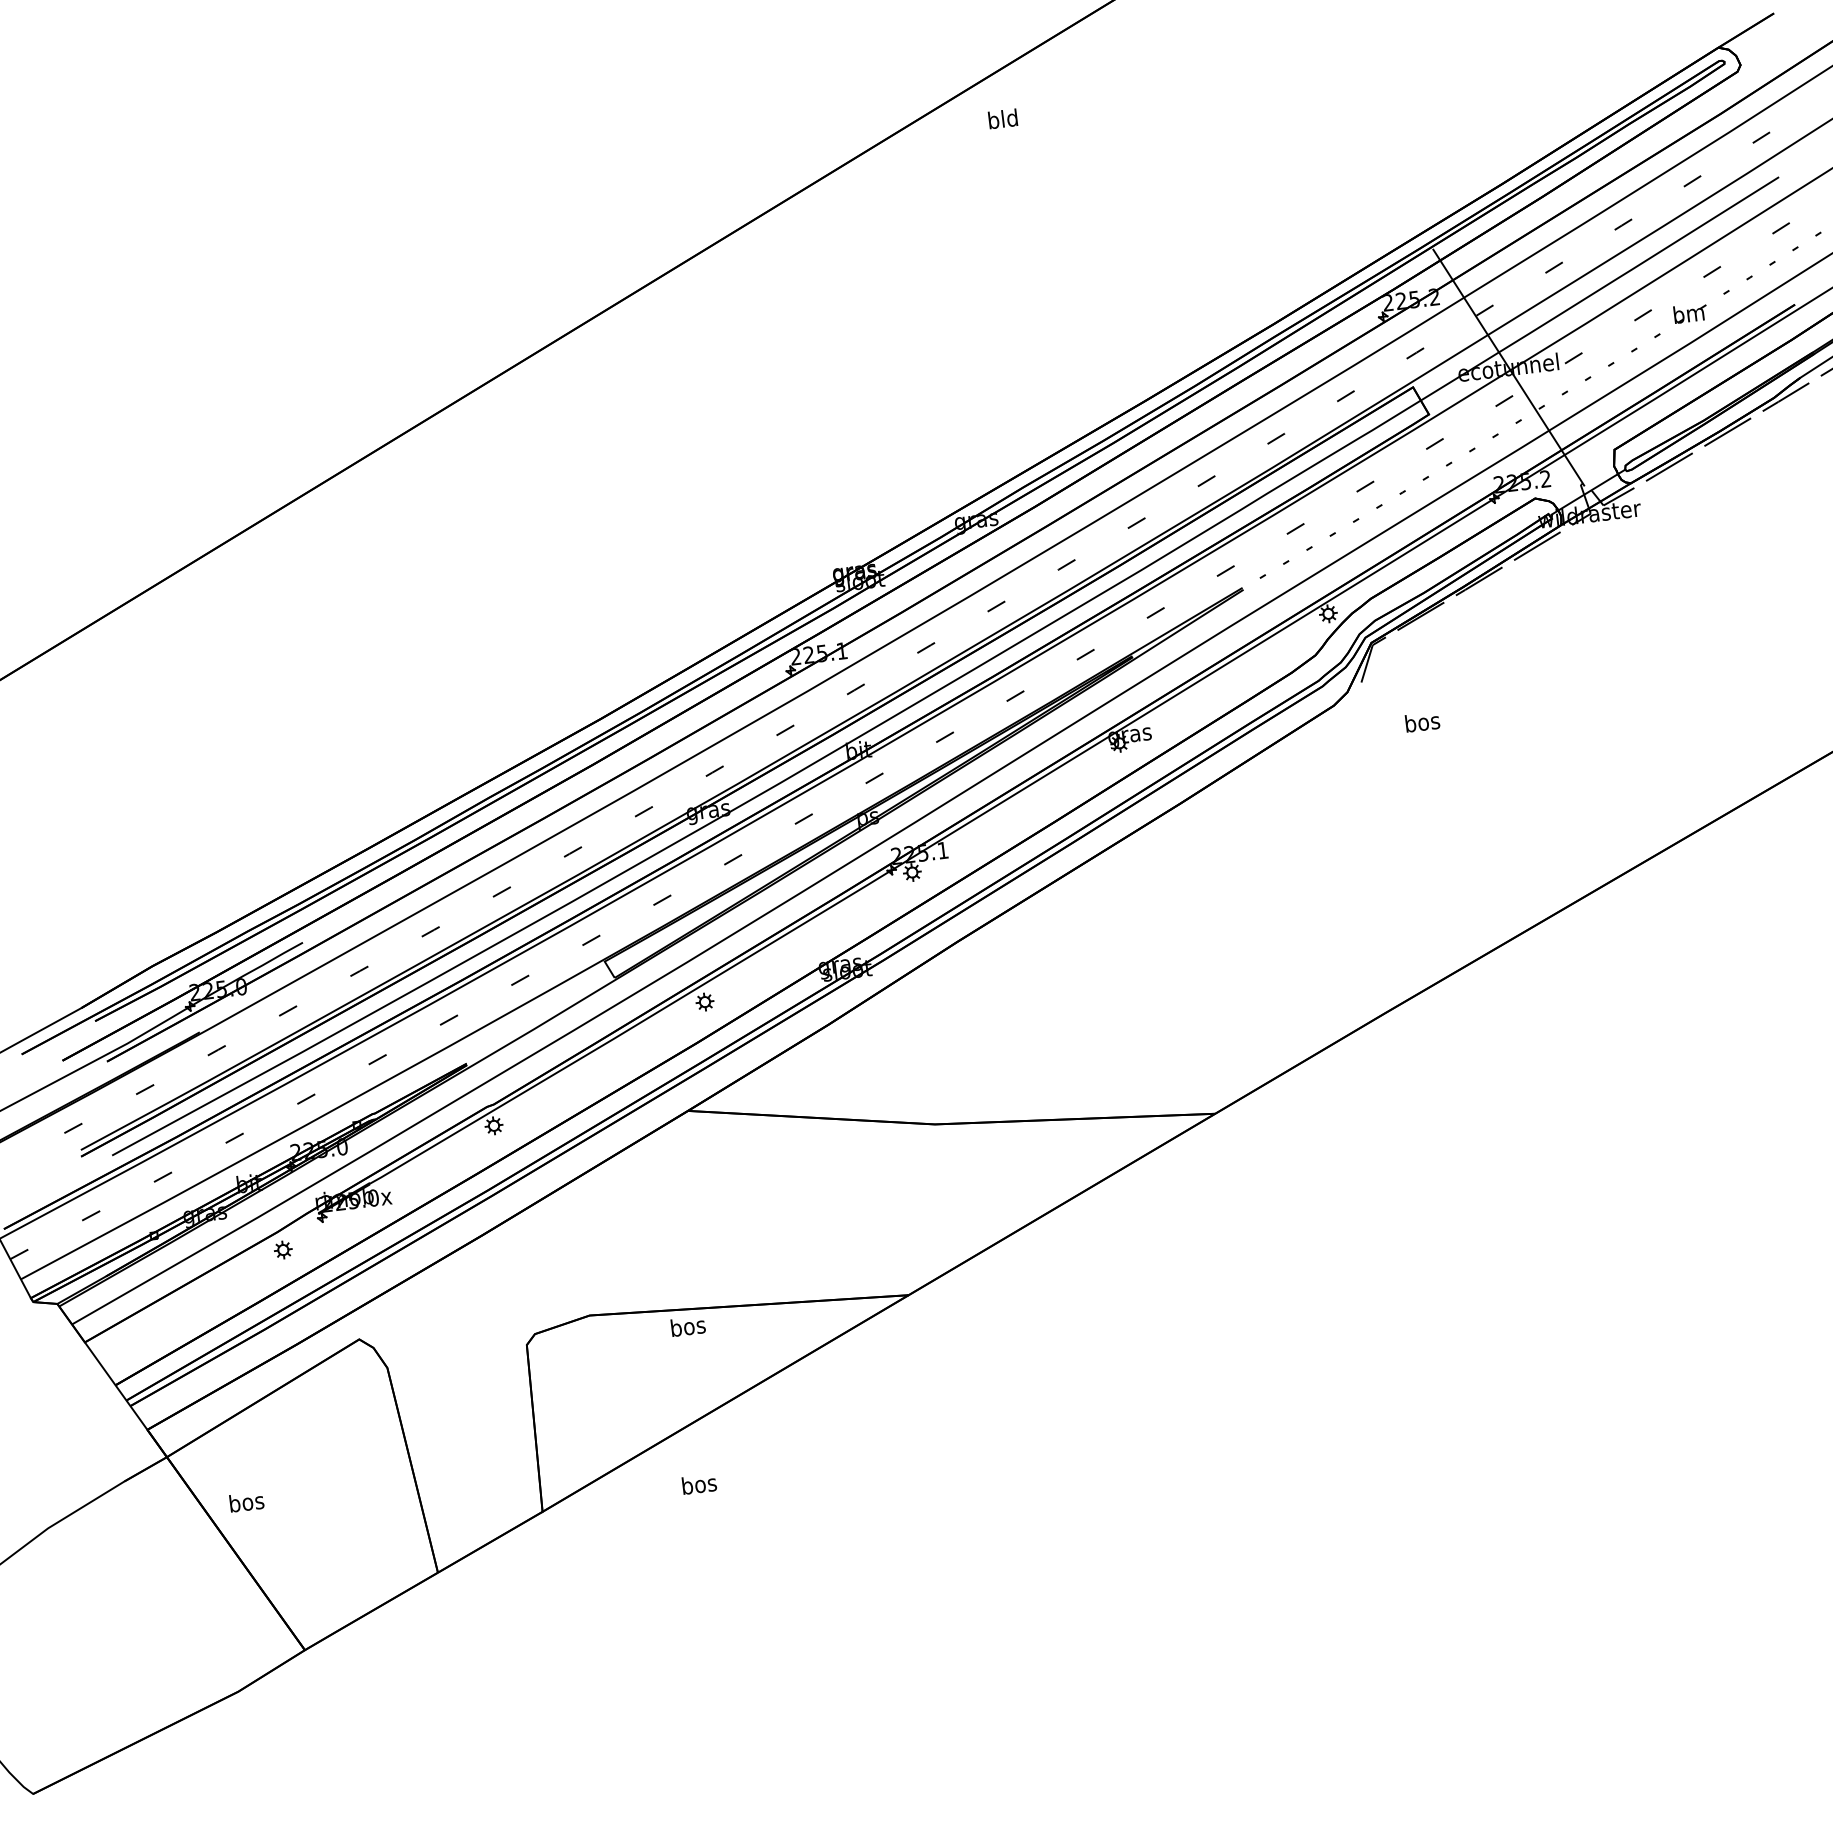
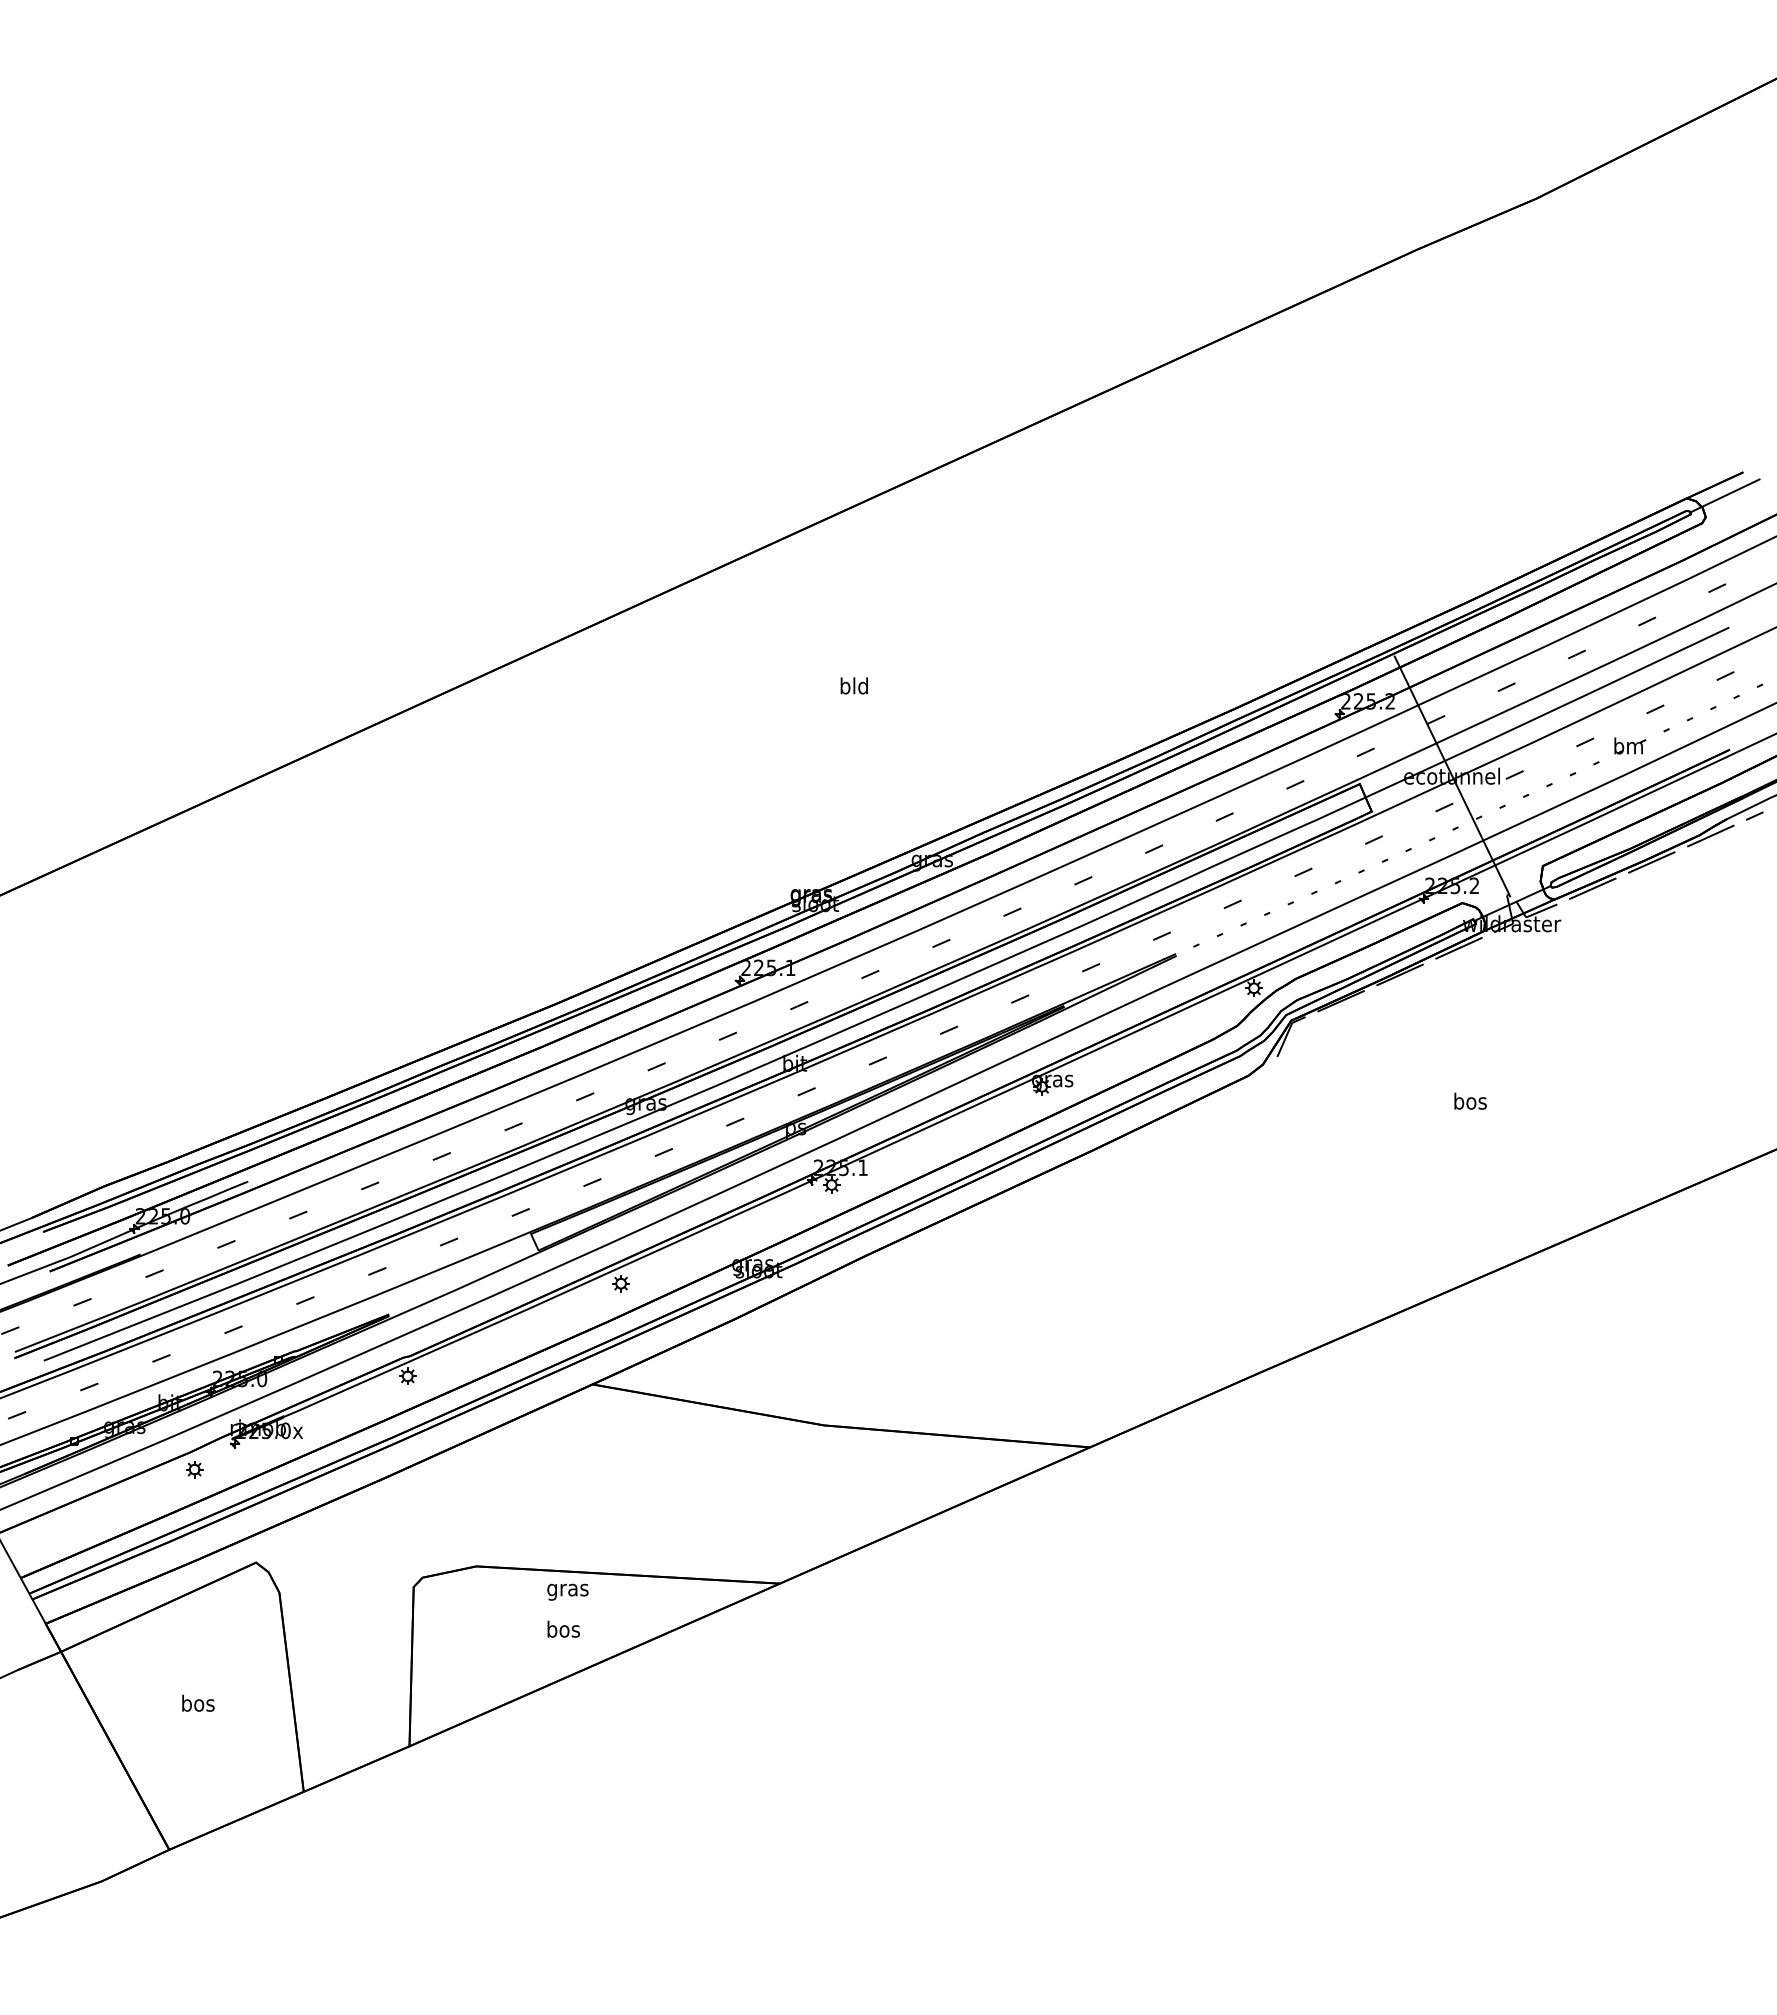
line: (1757, 39) -> (1724, 495), added
text: (1002, 118) -> (853, 685), moved
text: (1422, 721) -> (1470, 1100), moved
text: (687, 1328) -> (567, 1589), bos -> gras
text: (699, 1483) -> (563, 1628), moved
text: (246, 1501) -> (198, 1702), moved

